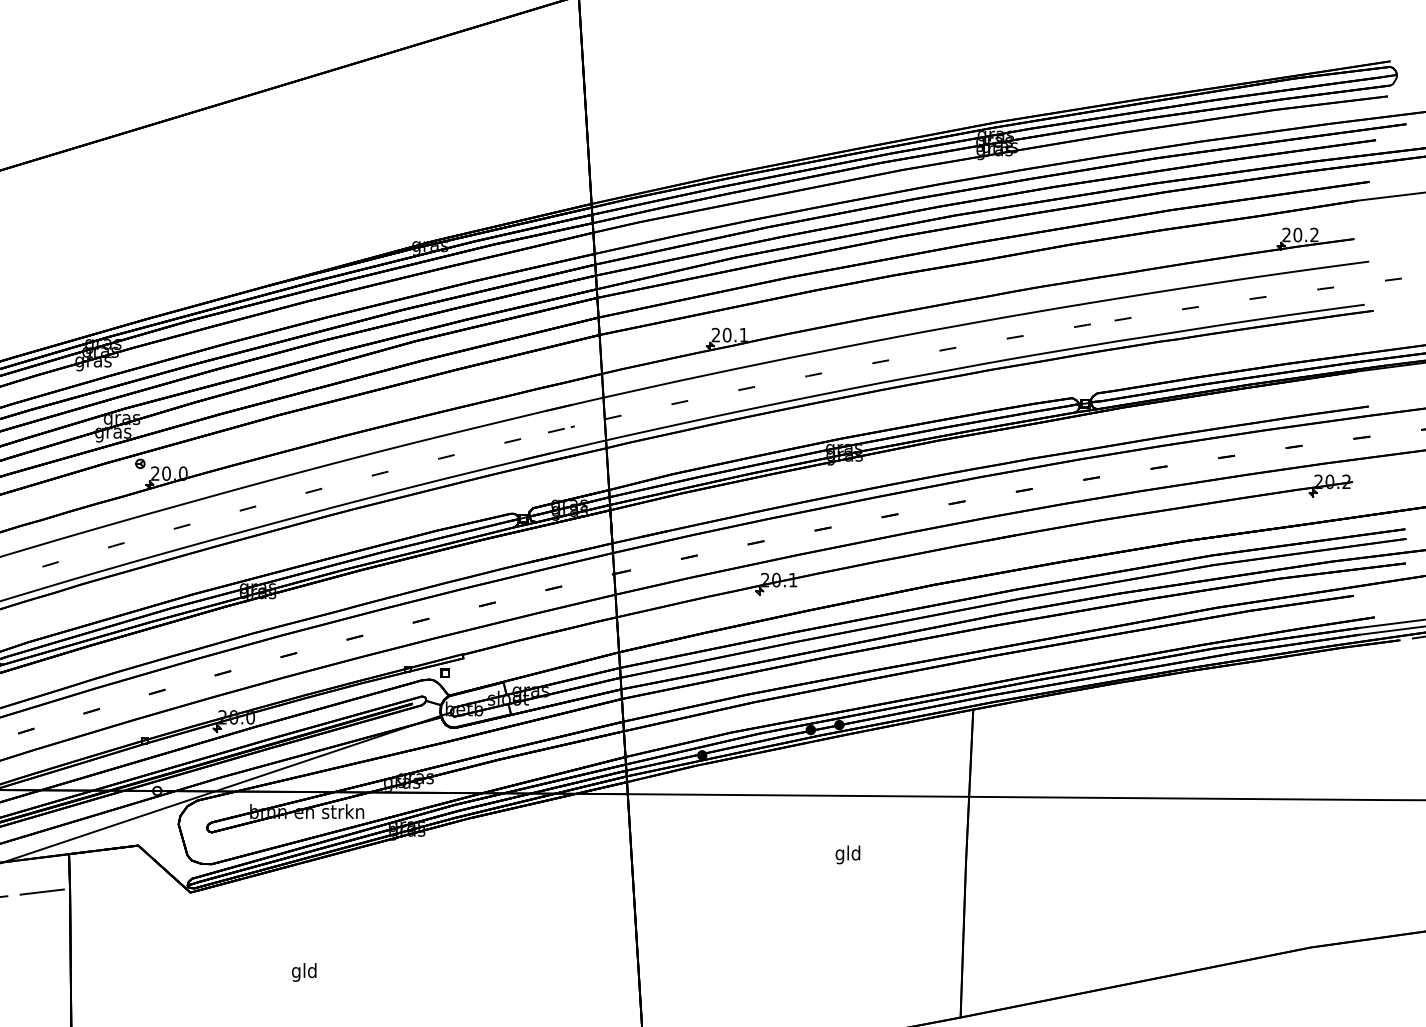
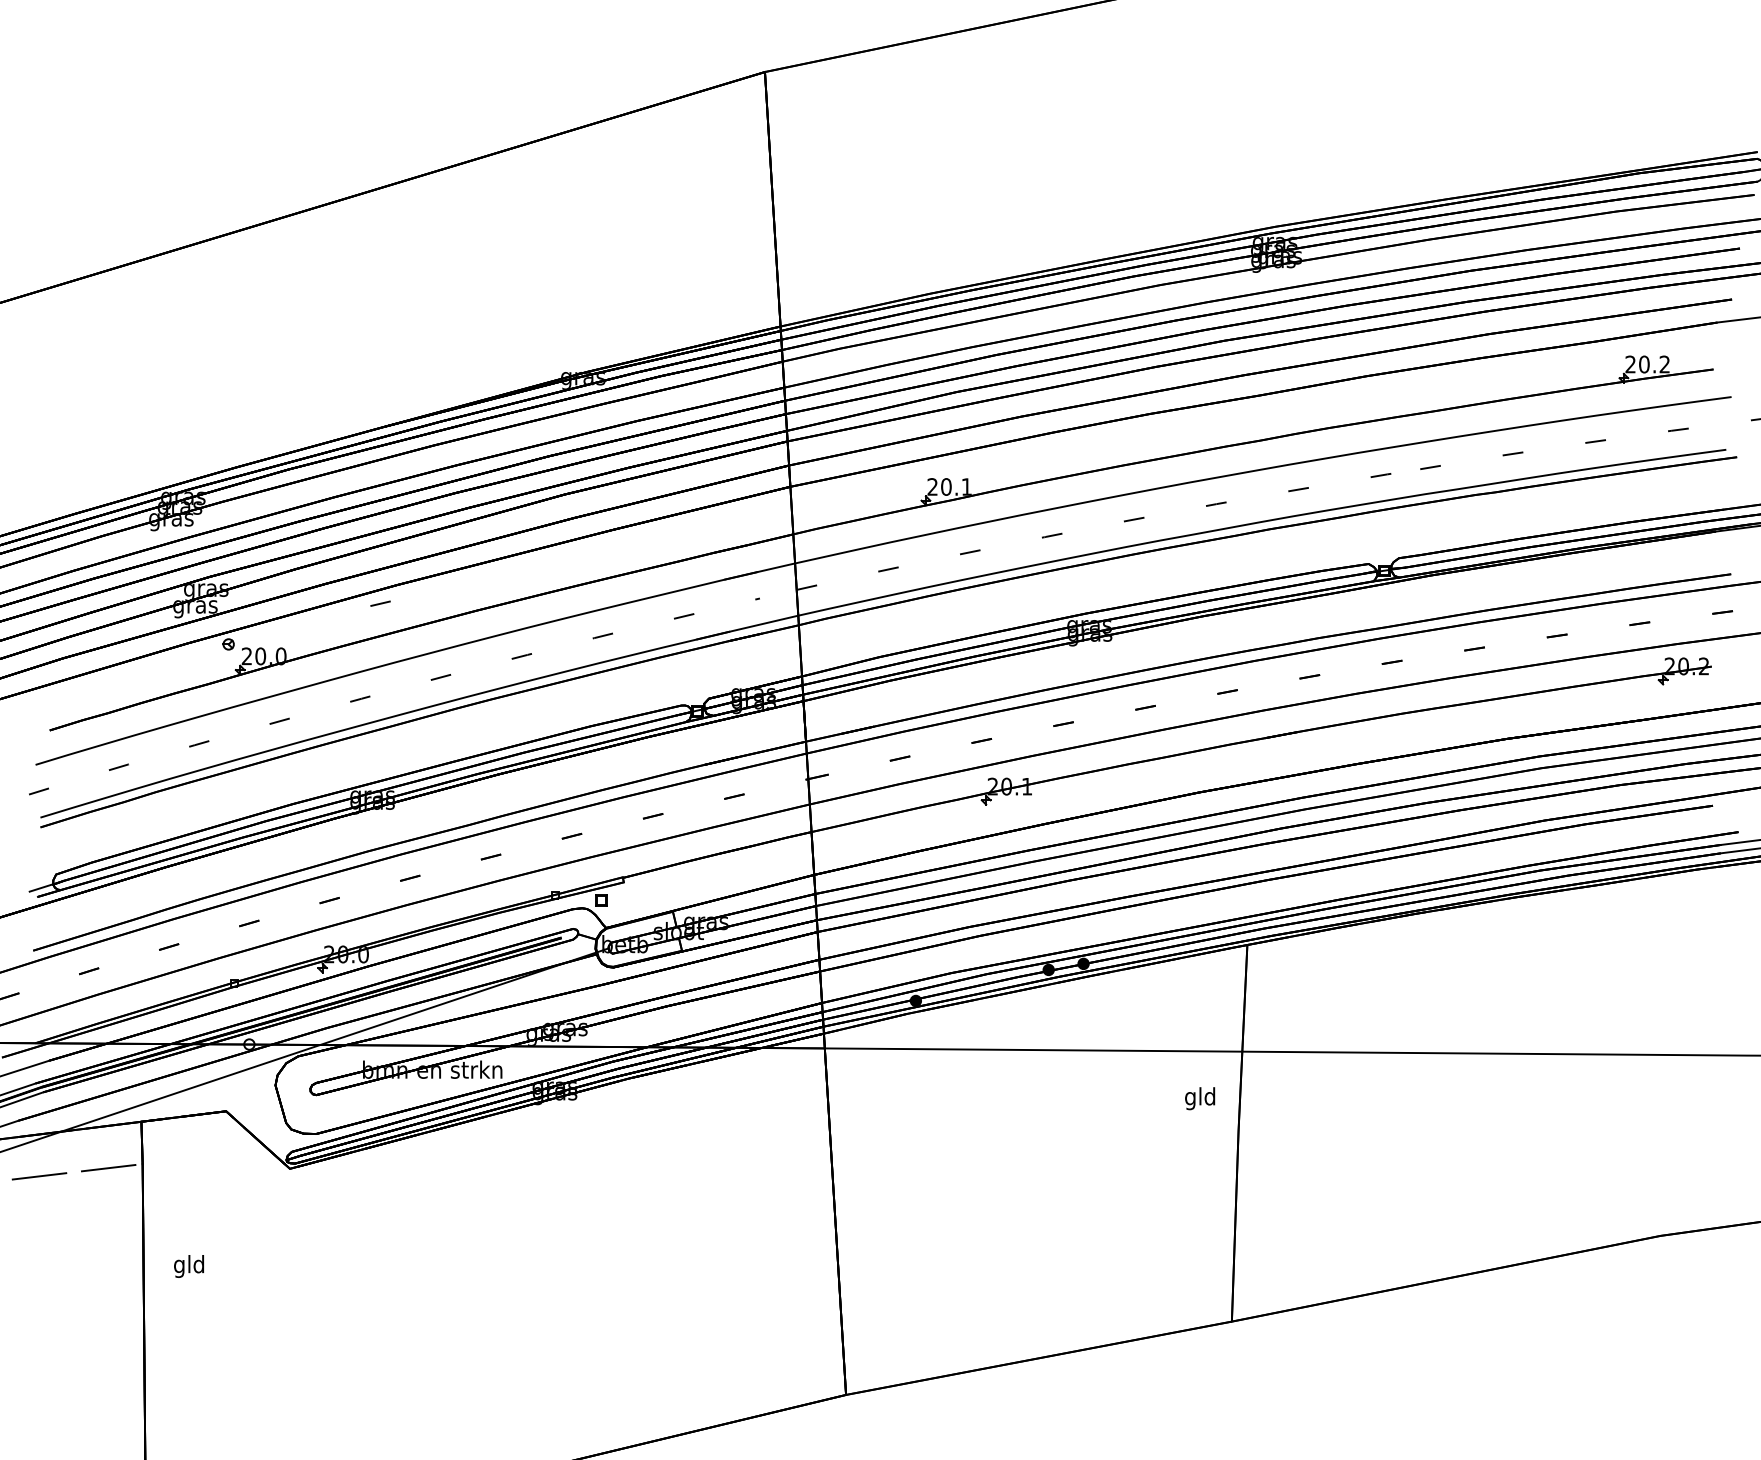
line: (556, 430) -> (380, 603), moved
text: (848, 854) -> (1200, 1098), moved
text: (303, 972) -> (188, 1266), moved

